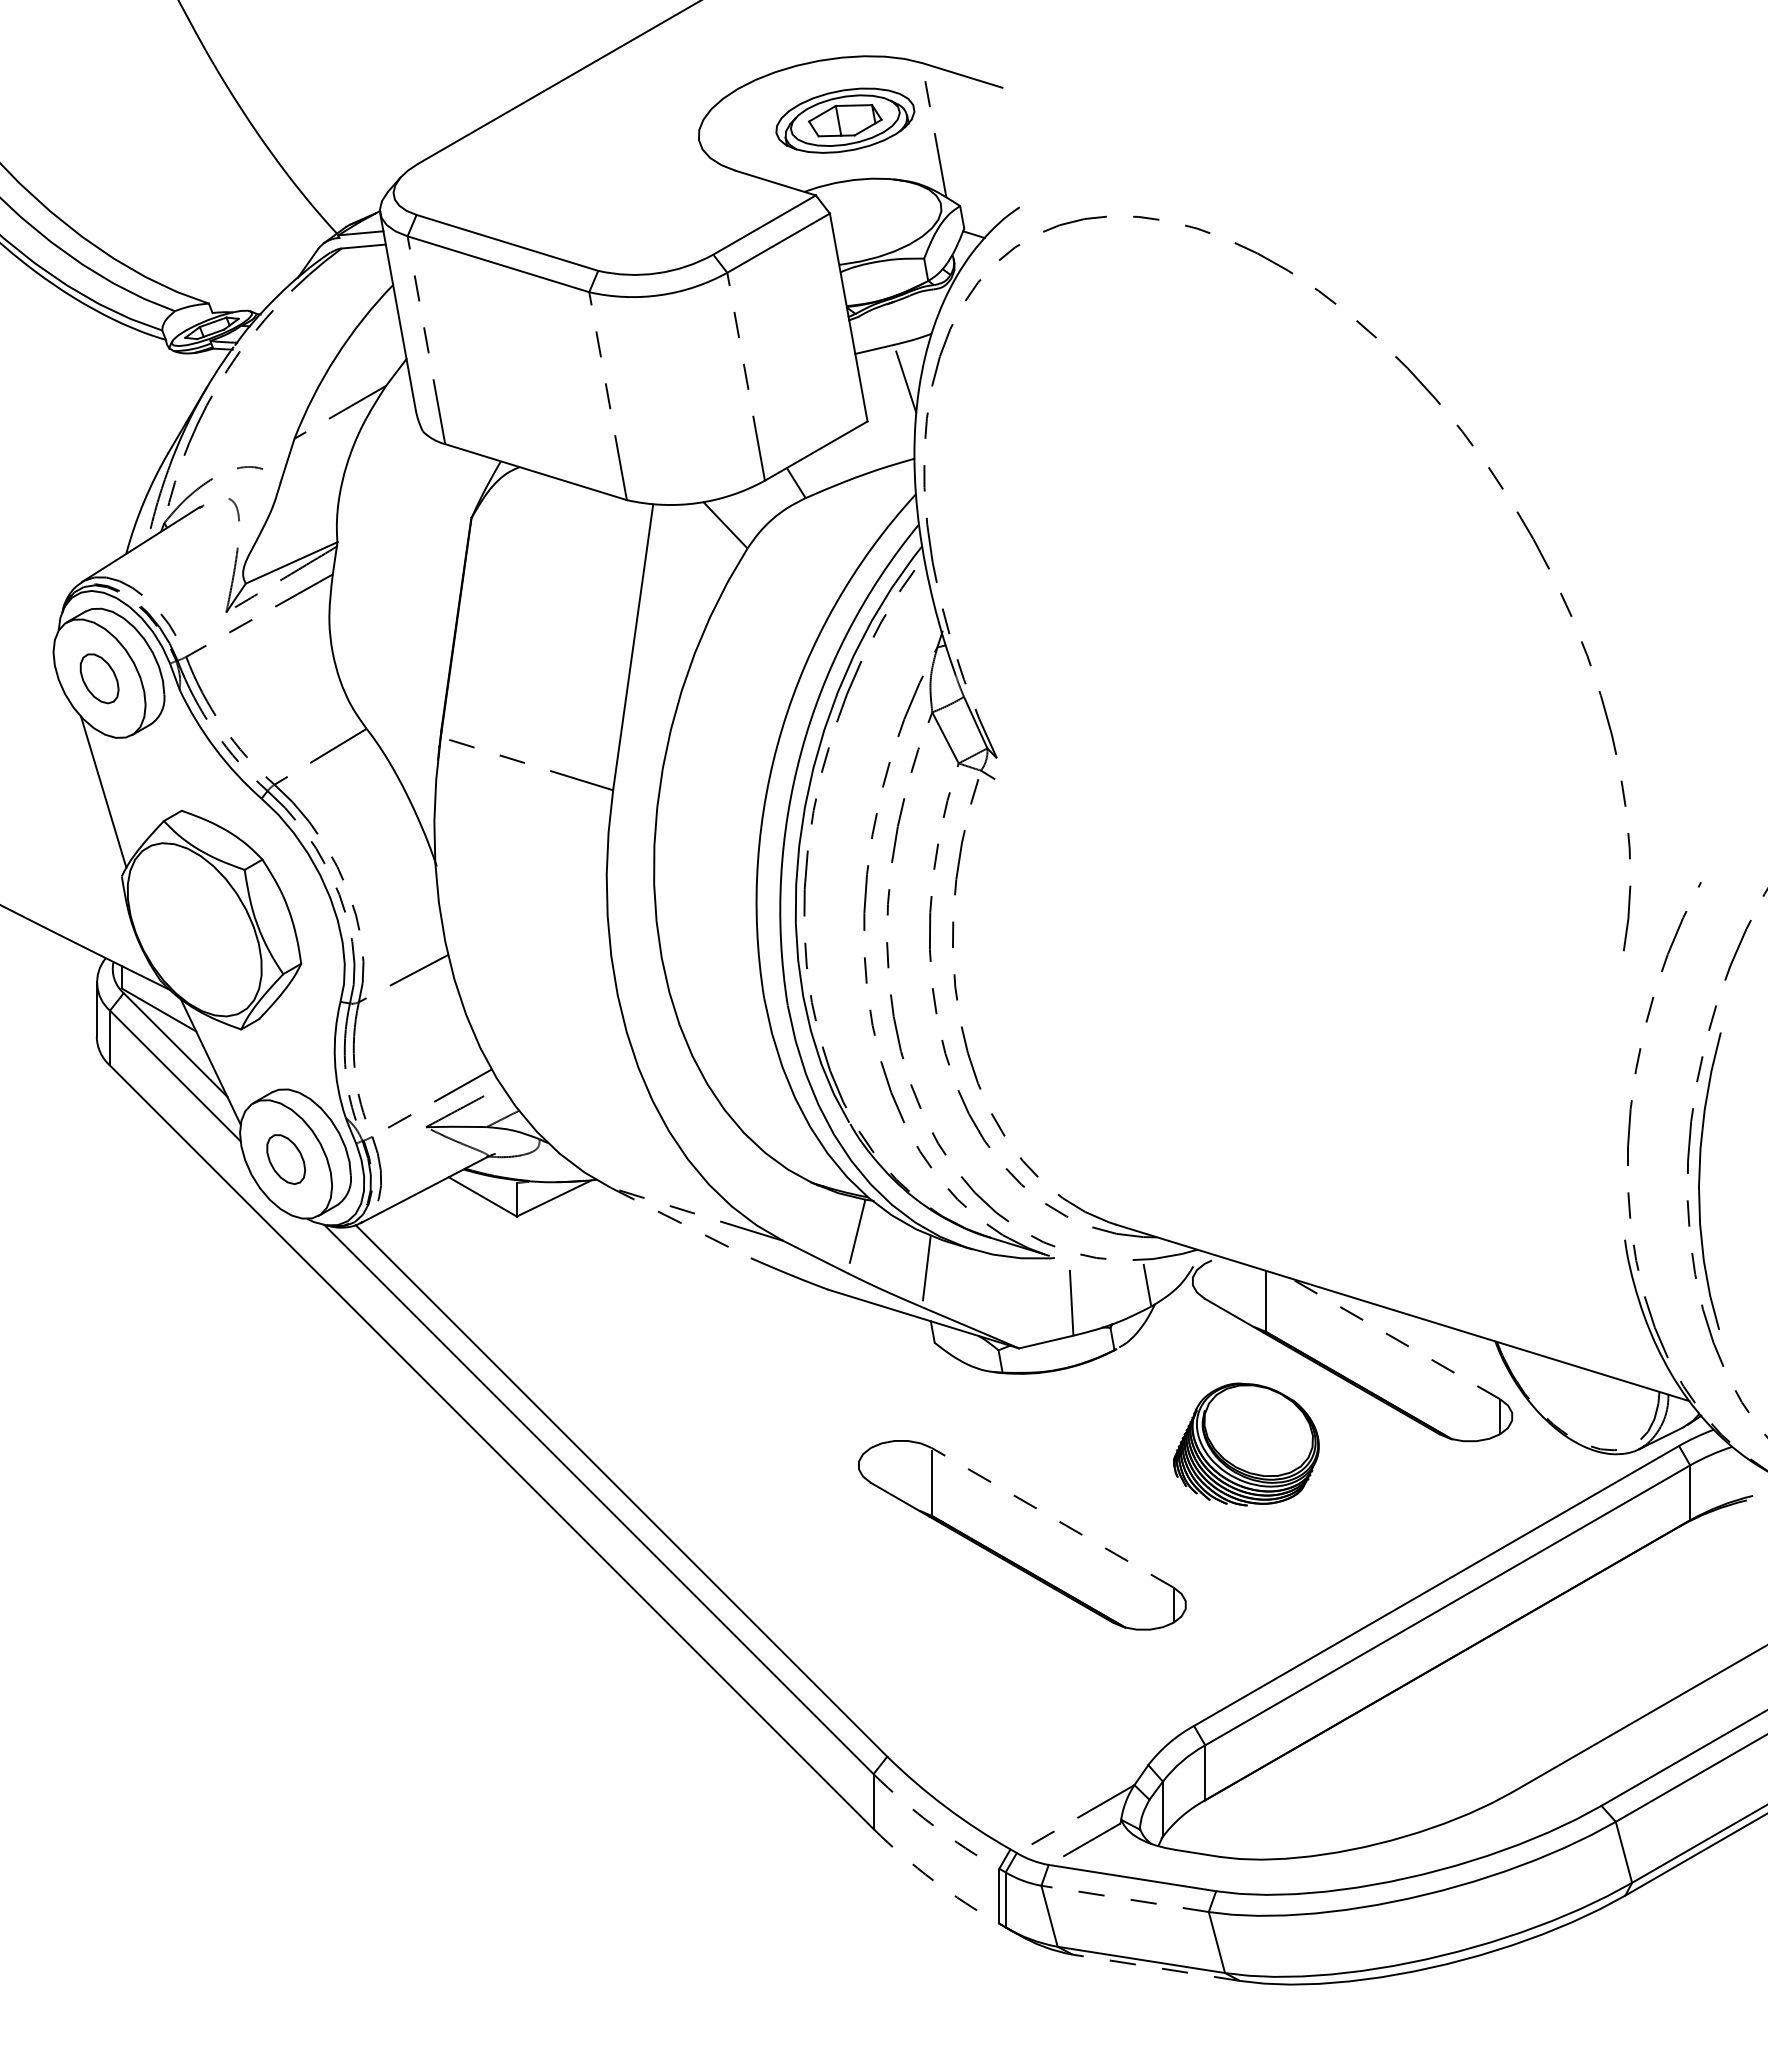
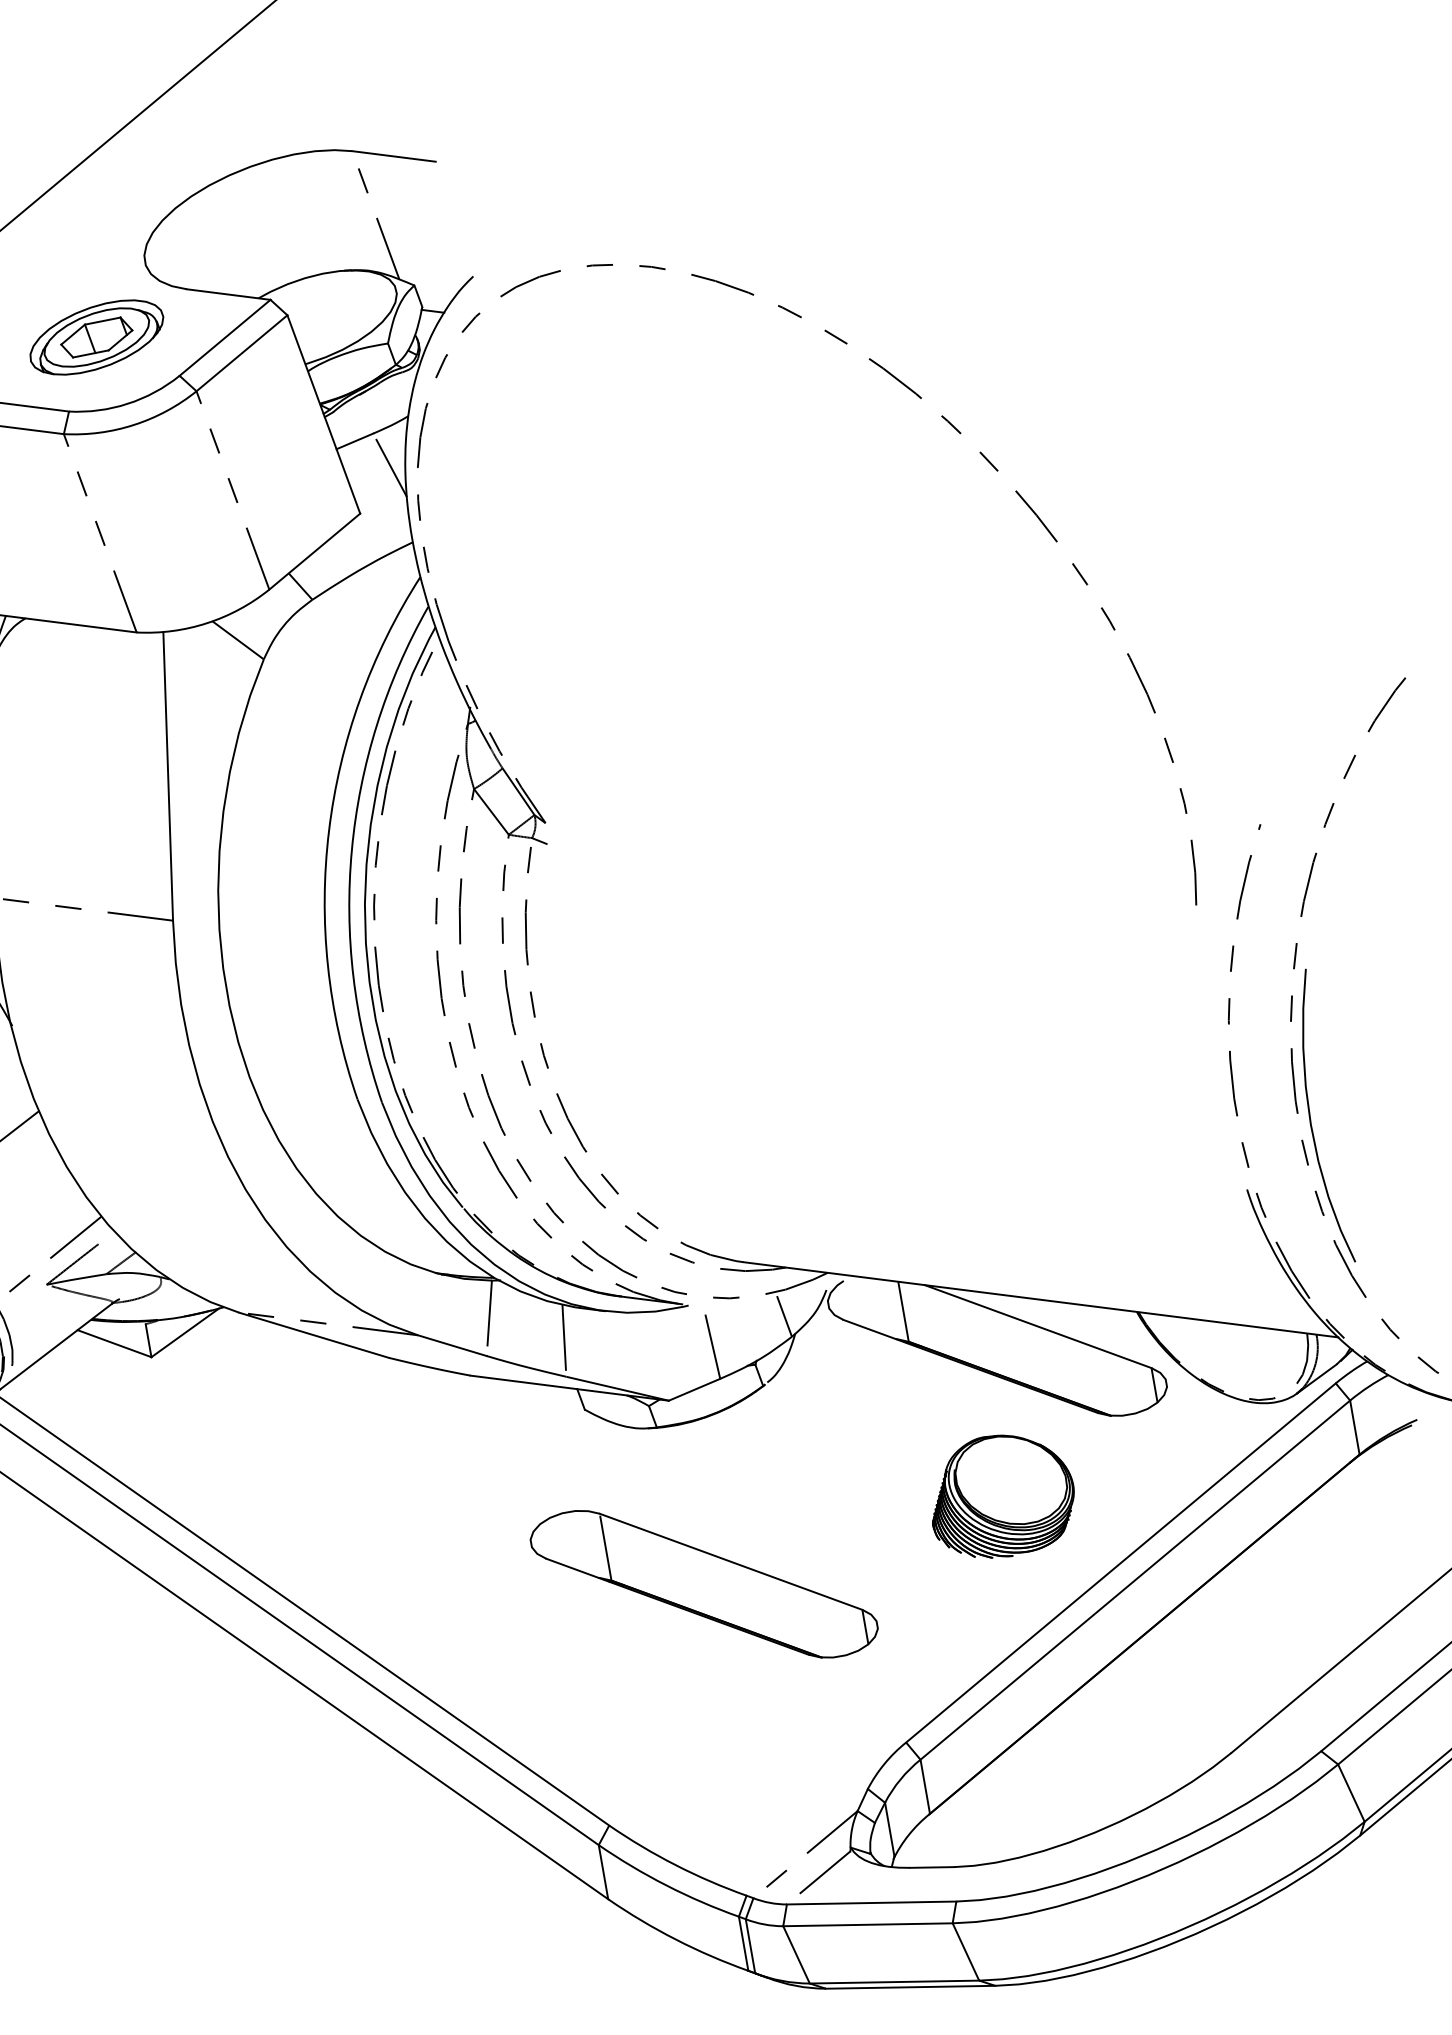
part: (845, 120) -> (96, 337), moved
line: (681, 1223) -> (314, 1335), dashed -> solid
line: (1395, 1338) -> (1037, 1326), dashed -> solid
part: (1246, 1444) -> (1001, 1496), moved
line: (1052, 1517) -> (730, 1561), dashed -> solid
arc: (933, 1825) -> (666, 1885), dashed -> solid
arc: (933, 1880) -> (676, 1939), dashed -> solid
line: (1125, 1898) -> (868, 1924), dashed -> solid
line: (1156, 1967) -> (910, 1986), dashed -> solid

